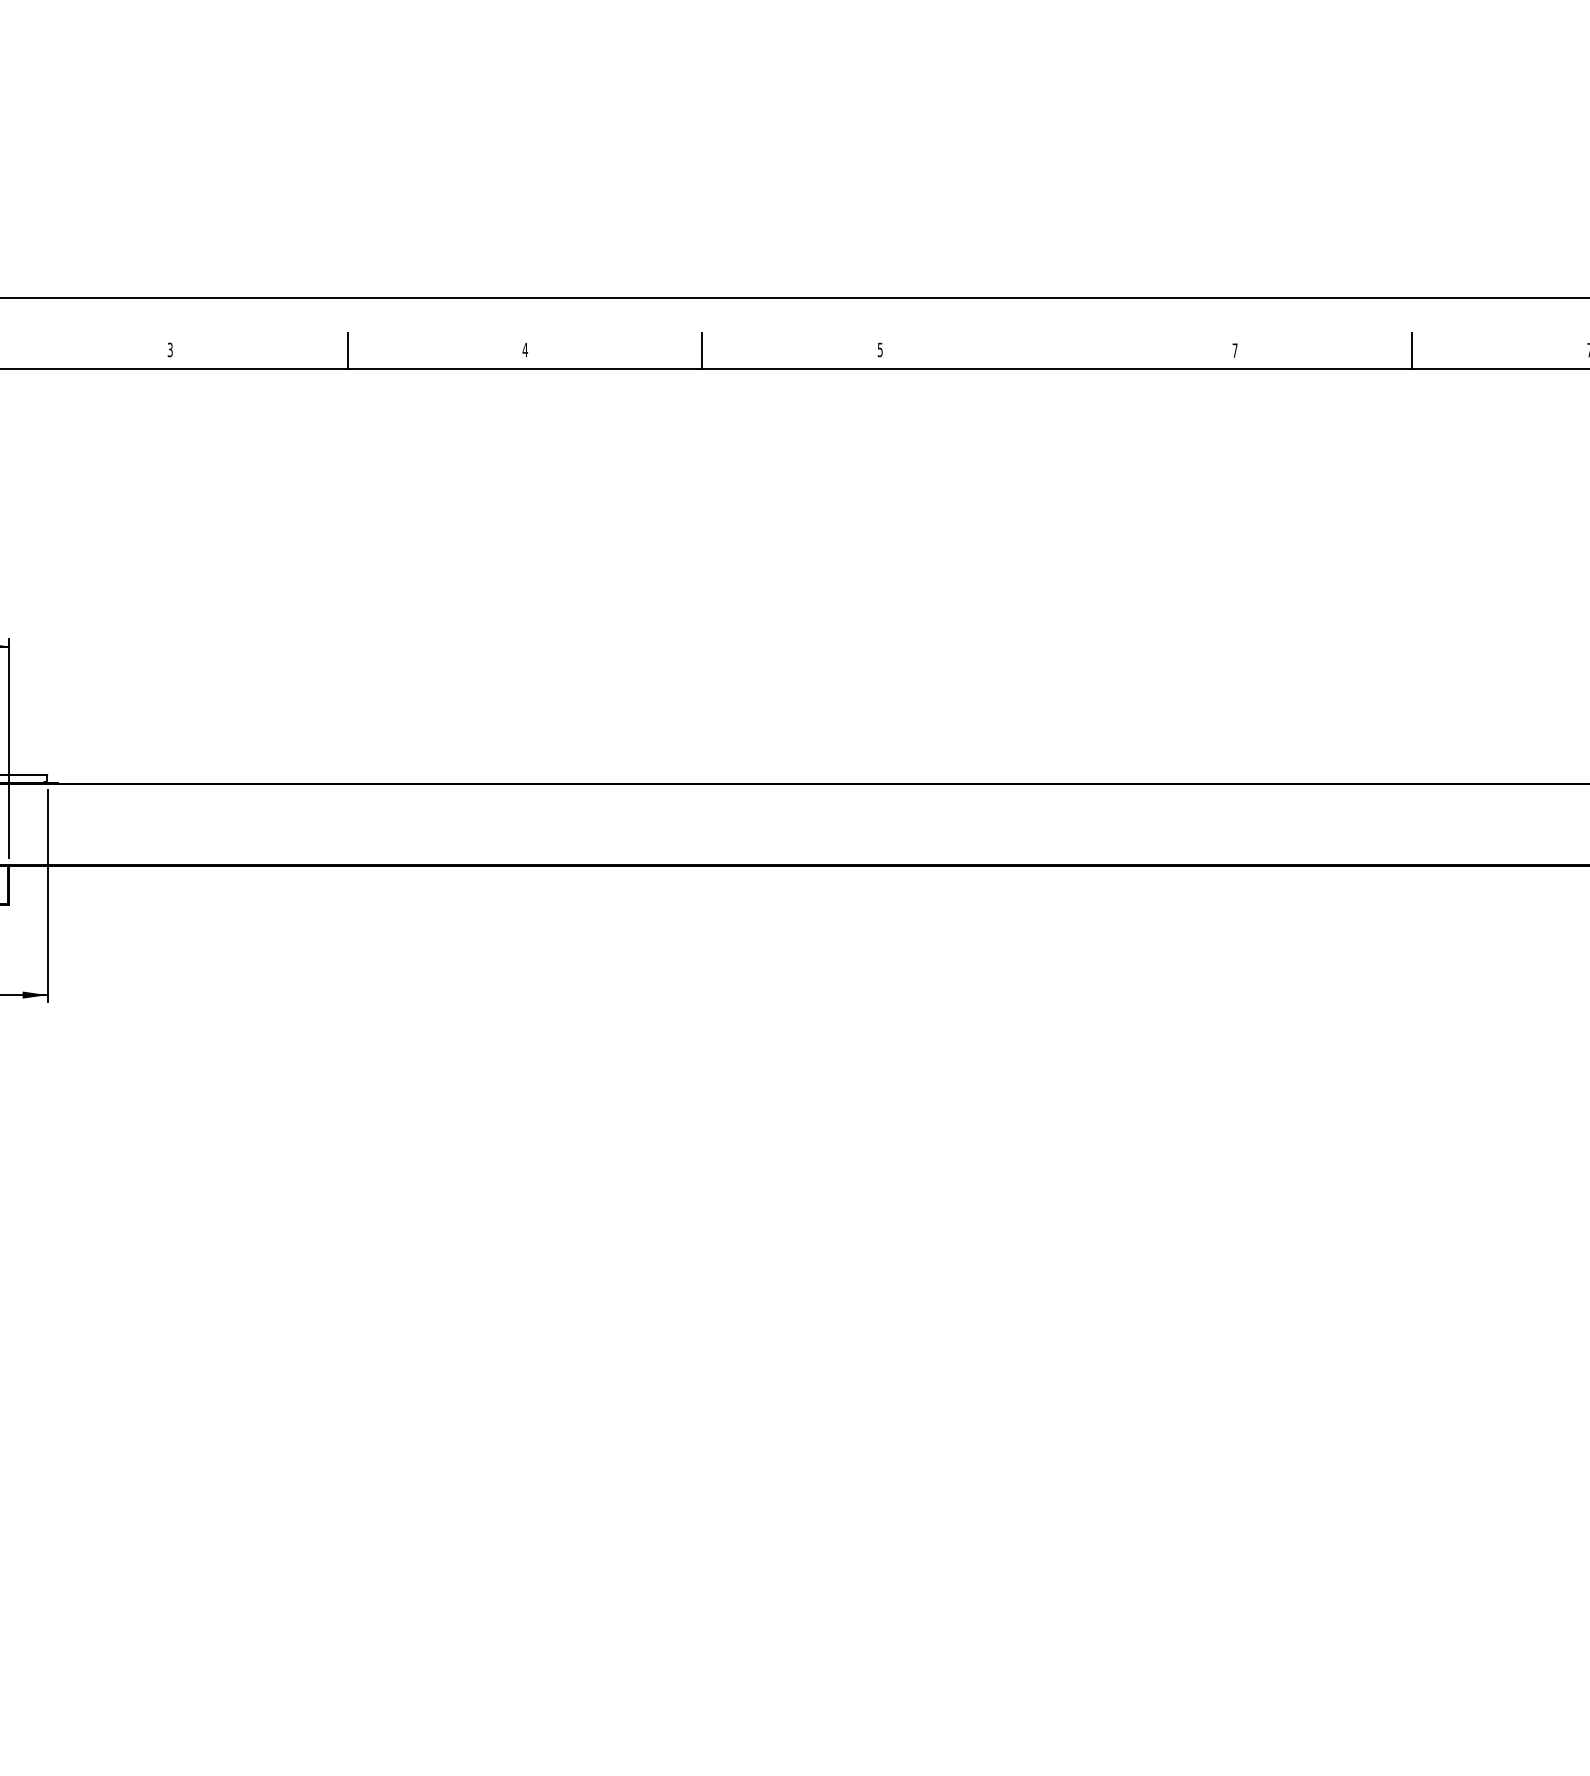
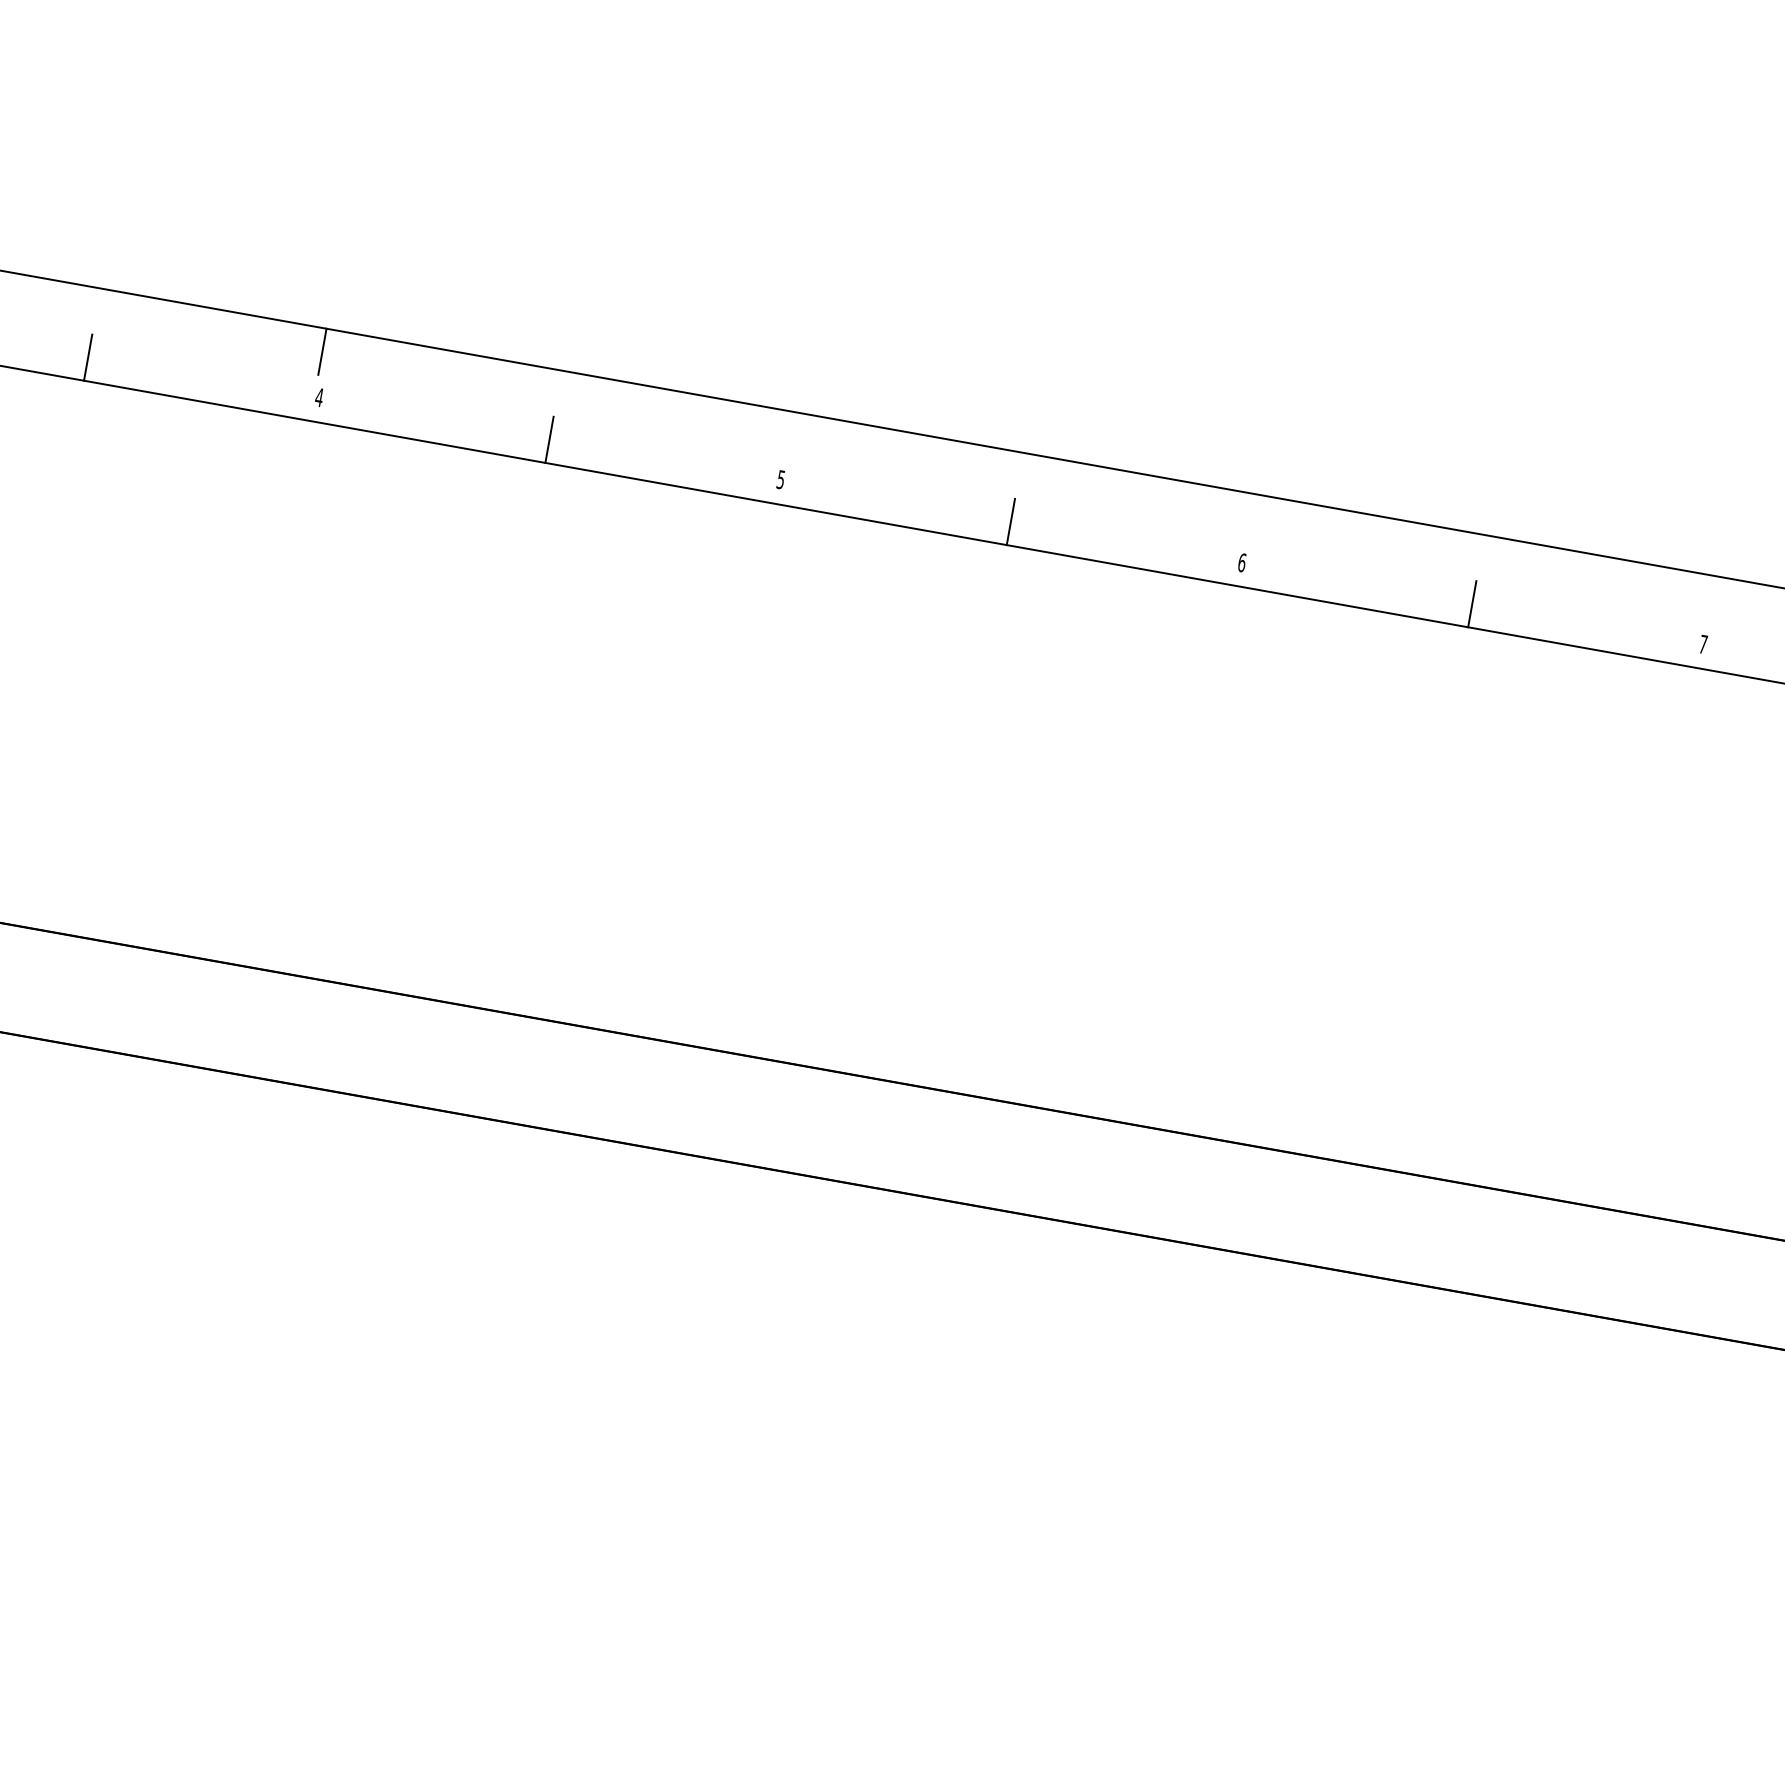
line: (521, 315) -> (322, 351), added
line: (1057, 350) -> (1011, 521), added
text: (1234, 350) -> (1241, 562), 7 -> 6

